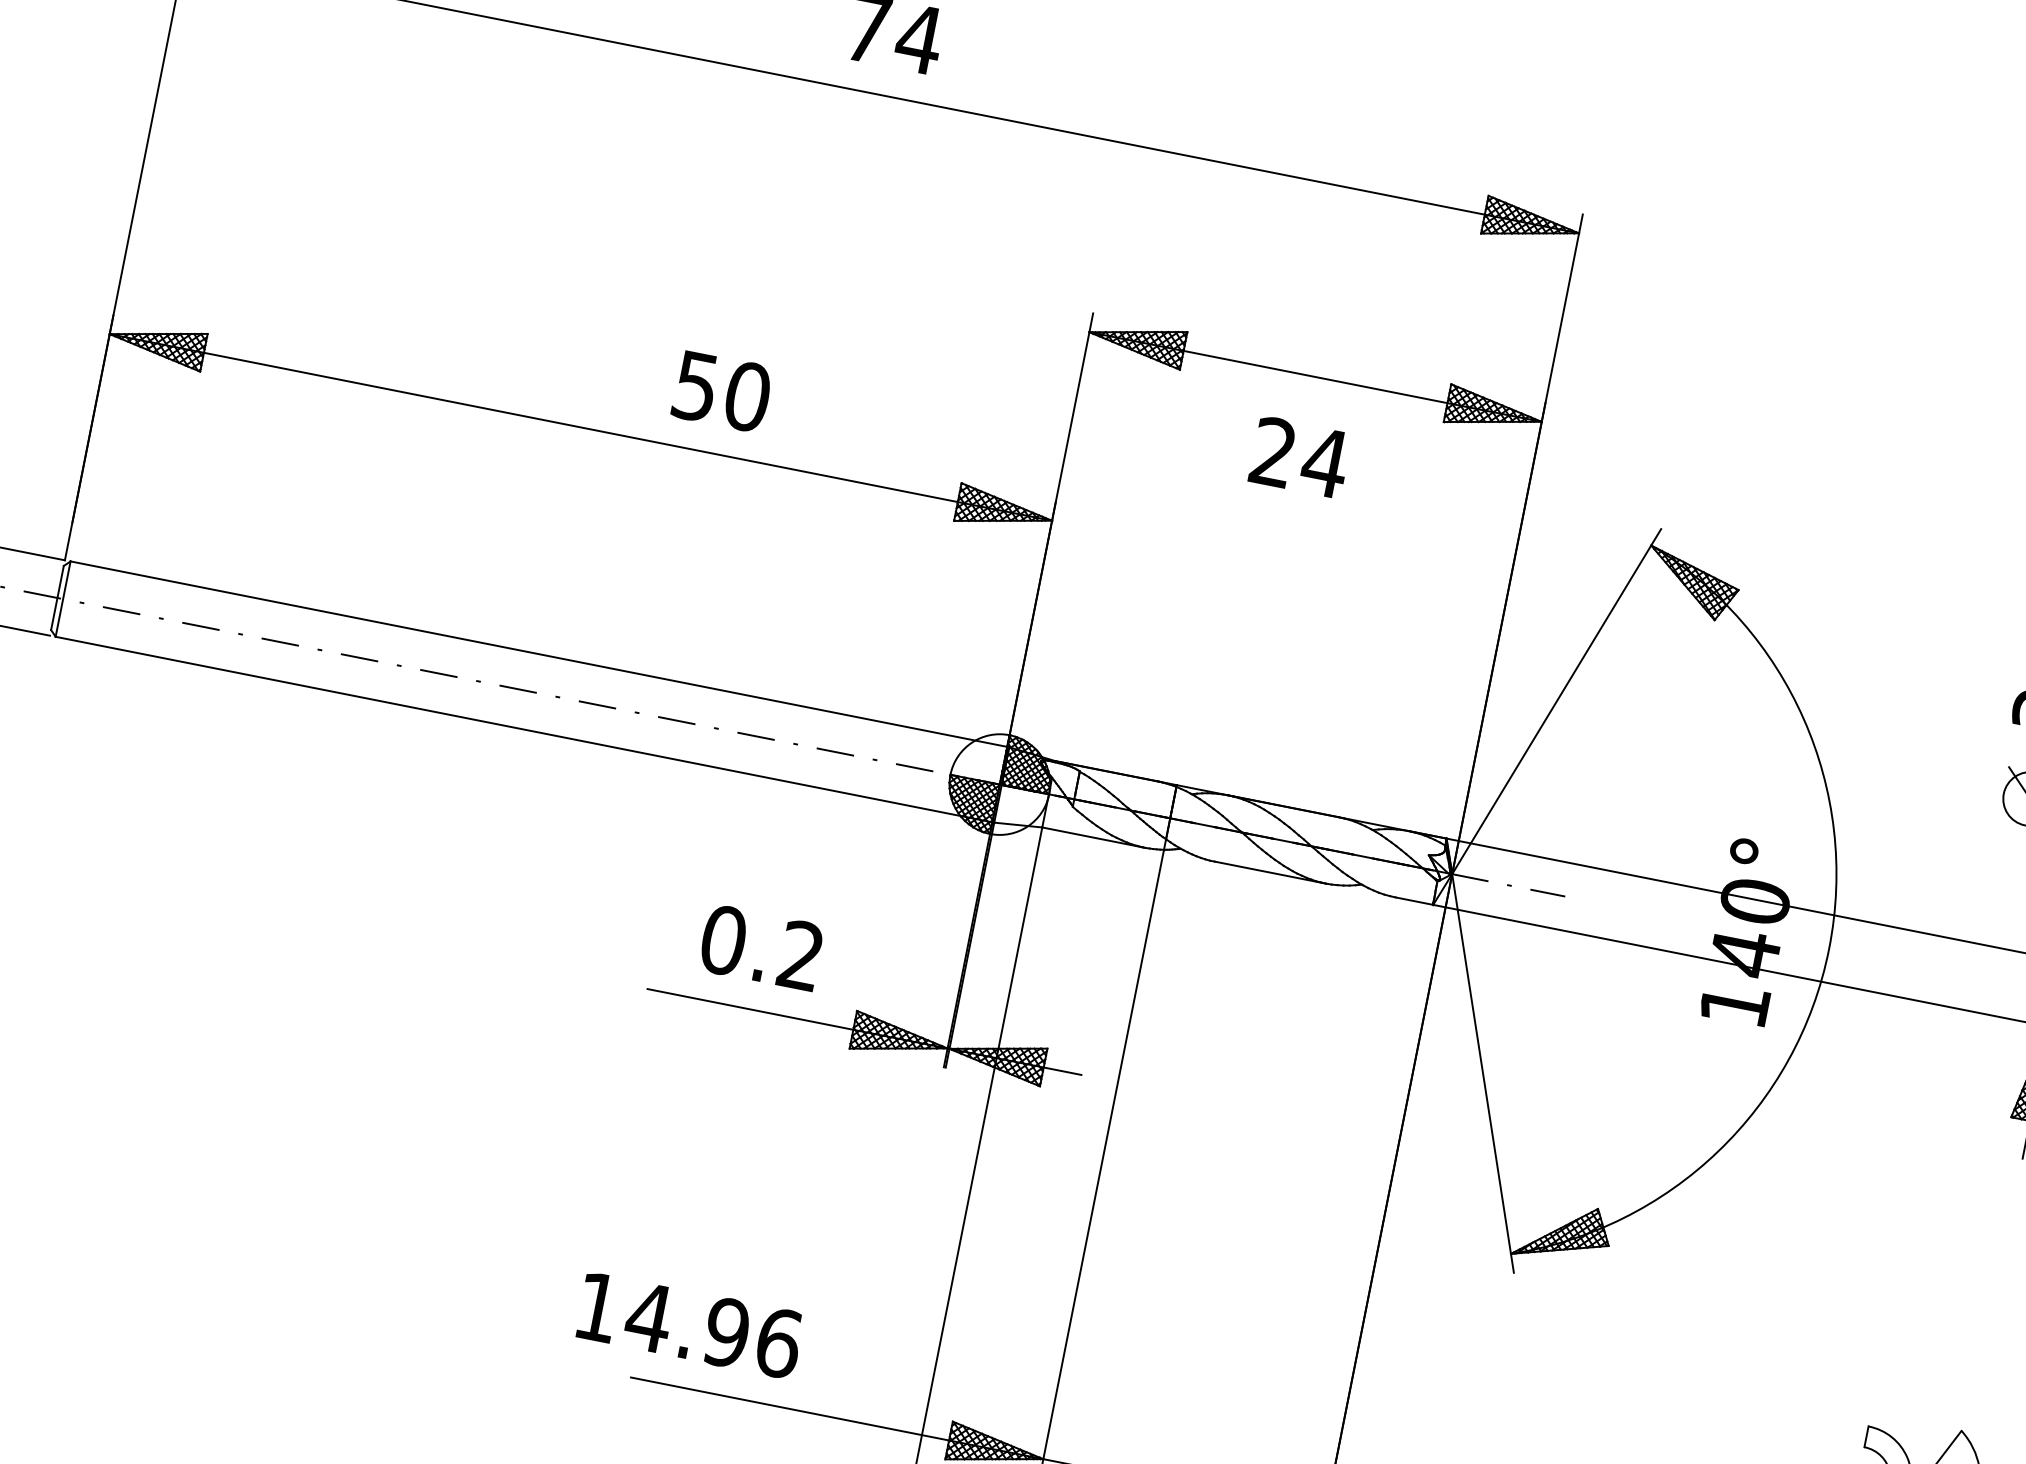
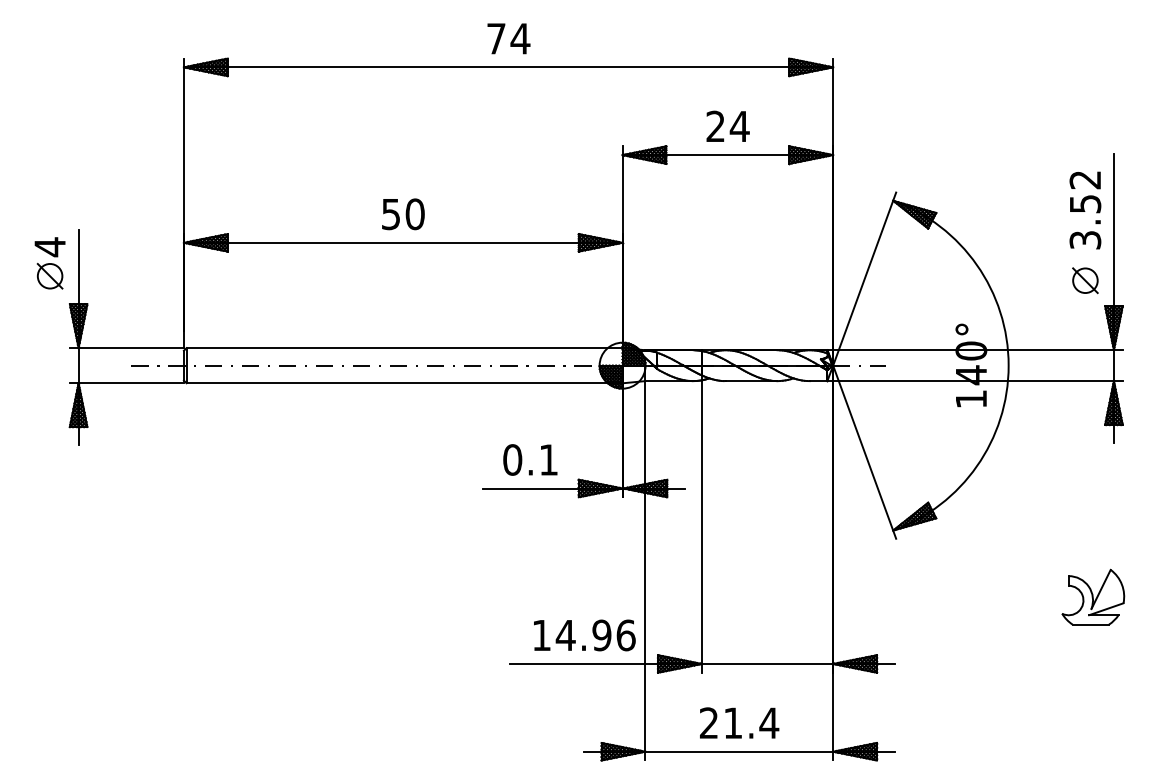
text: (722, 392) -> (403, 214), moved
text: (1299, 455) -> (727, 125), moved
text: (800, 954) -> (548, 459), 0.2 -> 0.1
text: (689, 1325) -> (584, 635), moved

